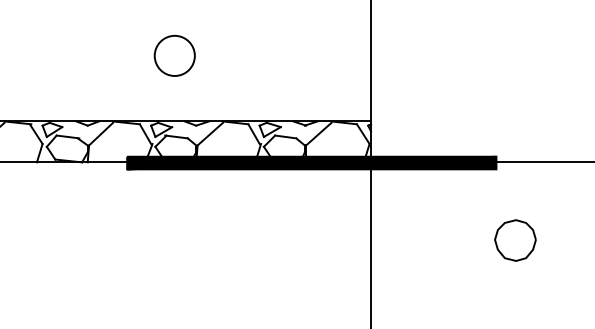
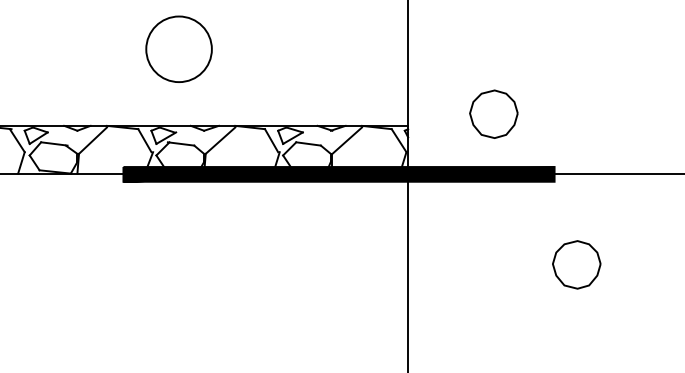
circle: (174, 55) -> (178, 48), size x1.4
part: (444, 111) -> (493, 114), added

